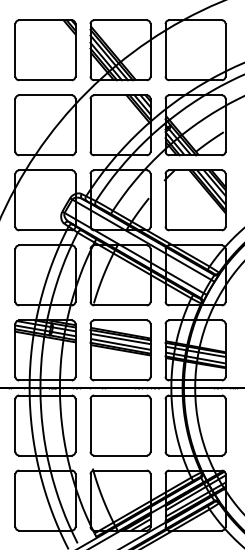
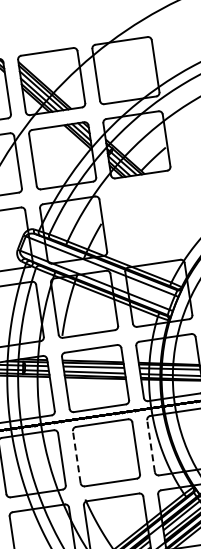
part: (194, 200) -> (146, 219), removed
line: (90, 425) -> (76, 457), solid -> dashed
line: (165, 425) -> (150, 446), solid -> dashed

